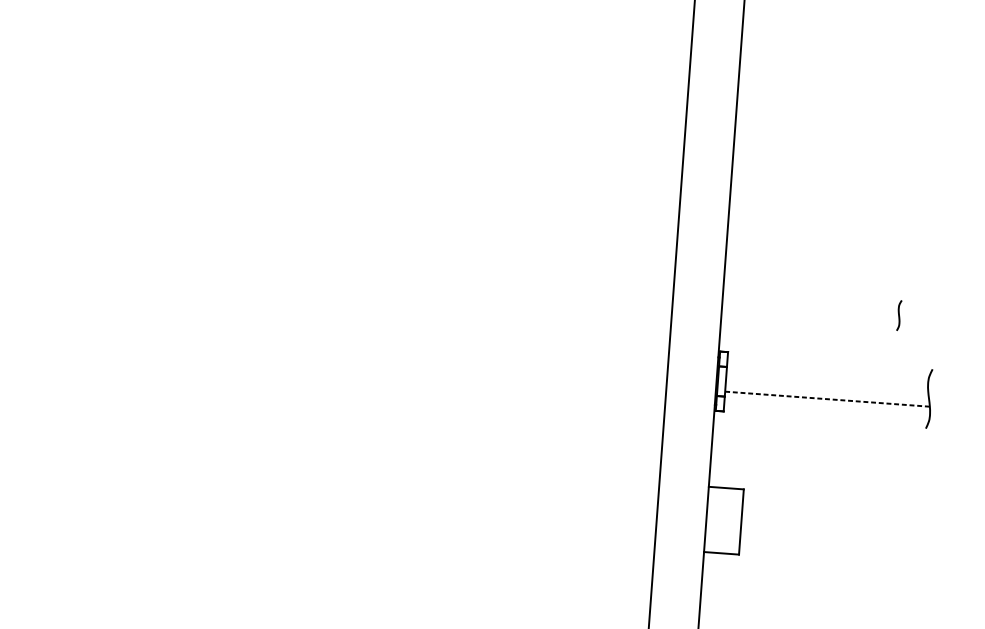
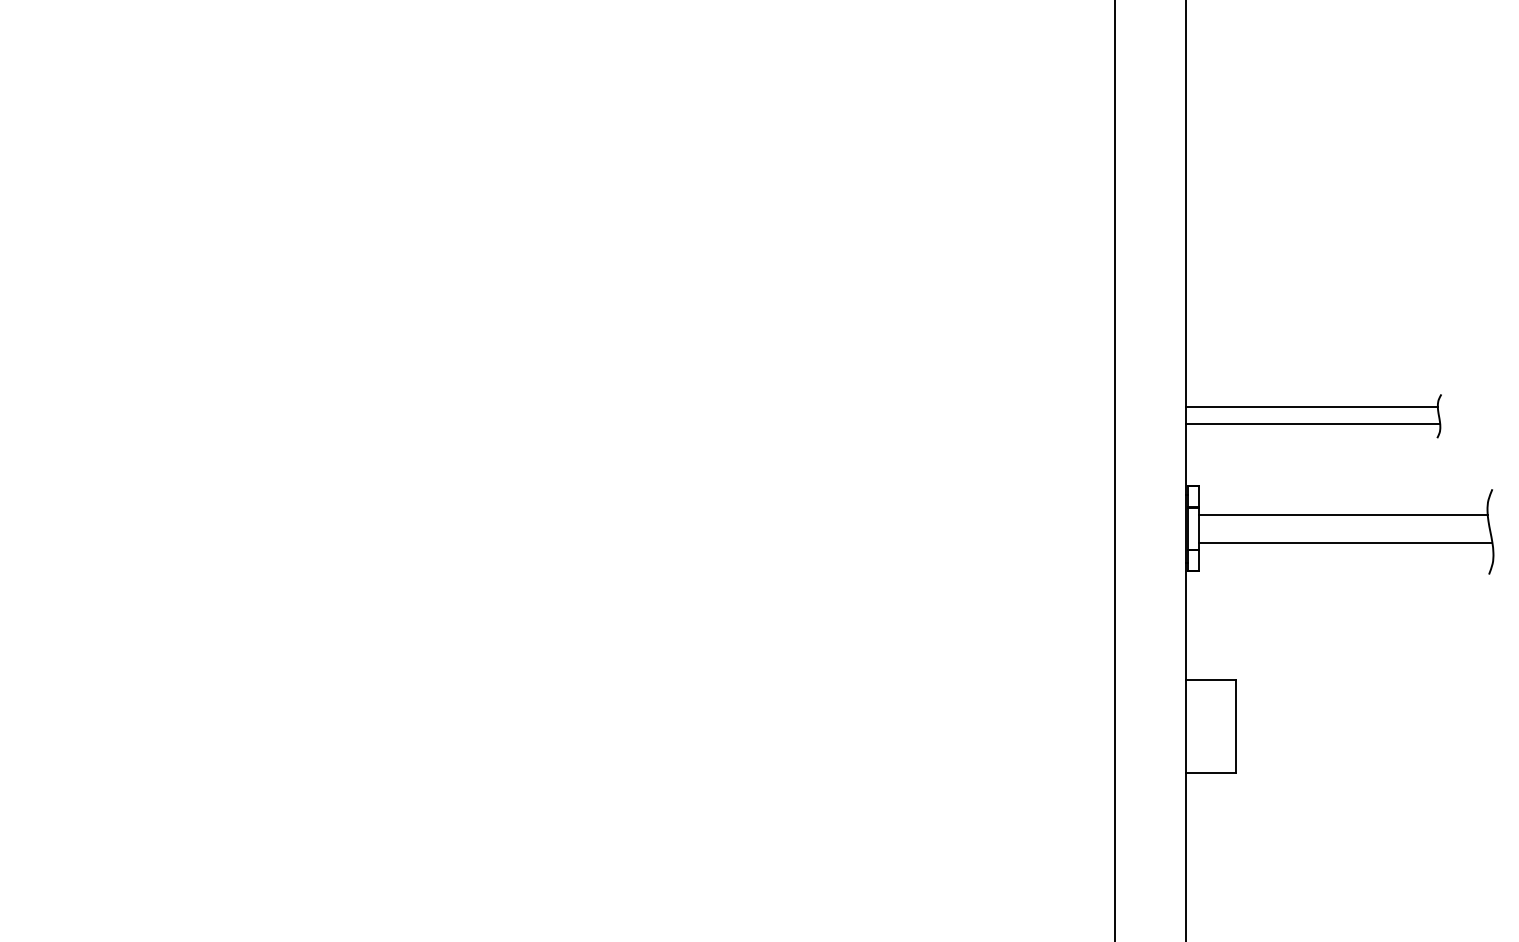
line: (810, 302) -> (1311, 407), added
line: (810, 314) -> (1312, 424), added
line: (827, 379) -> (1343, 514), added
line: (827, 398) -> (1345, 542), dashed -> solid

